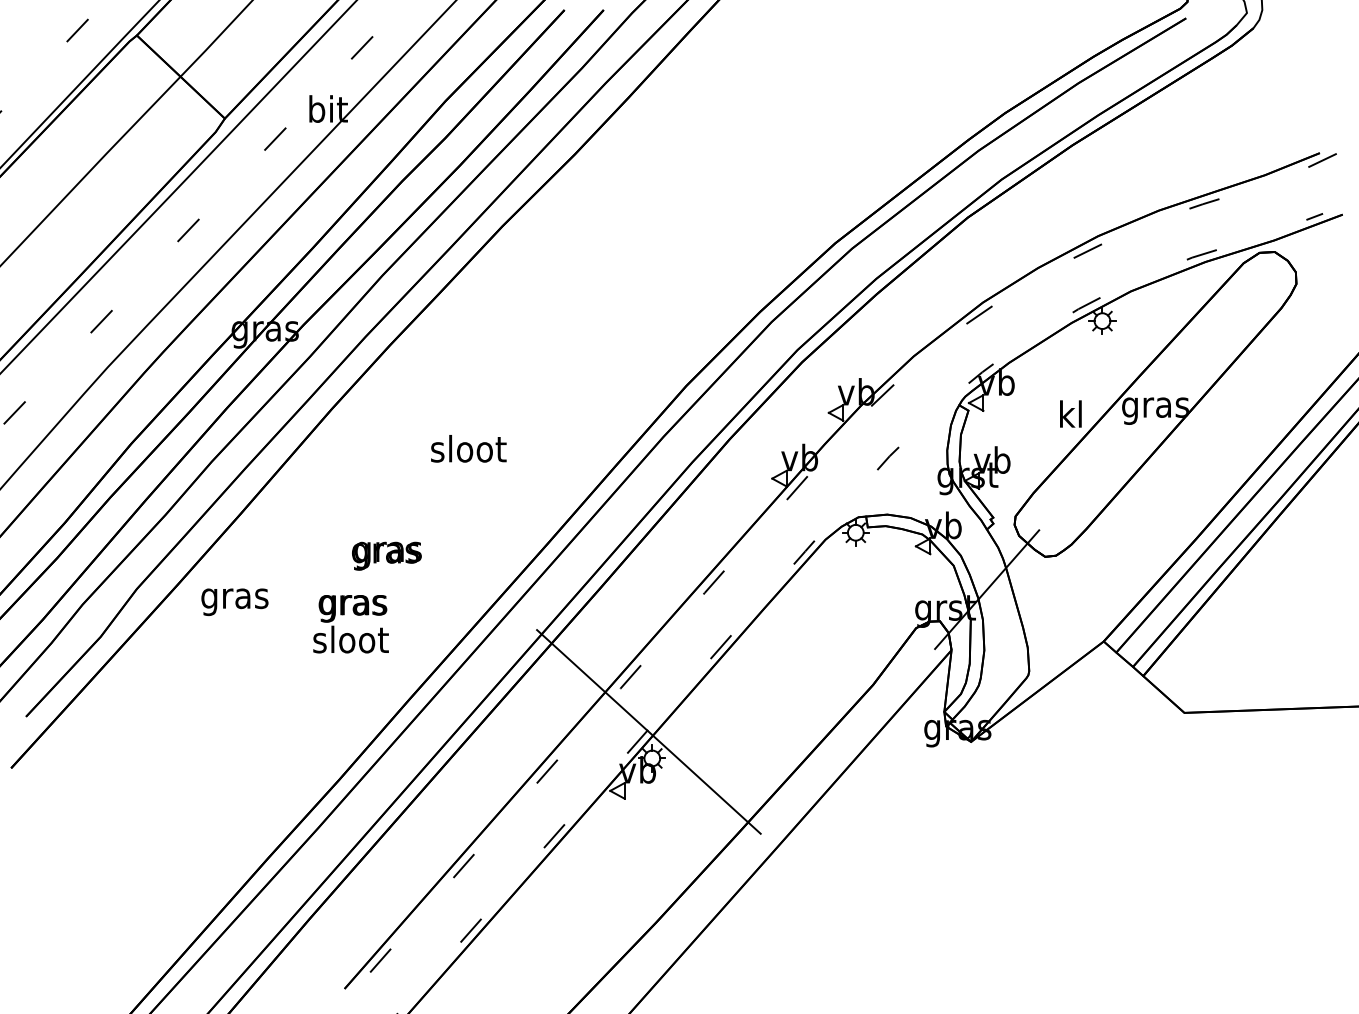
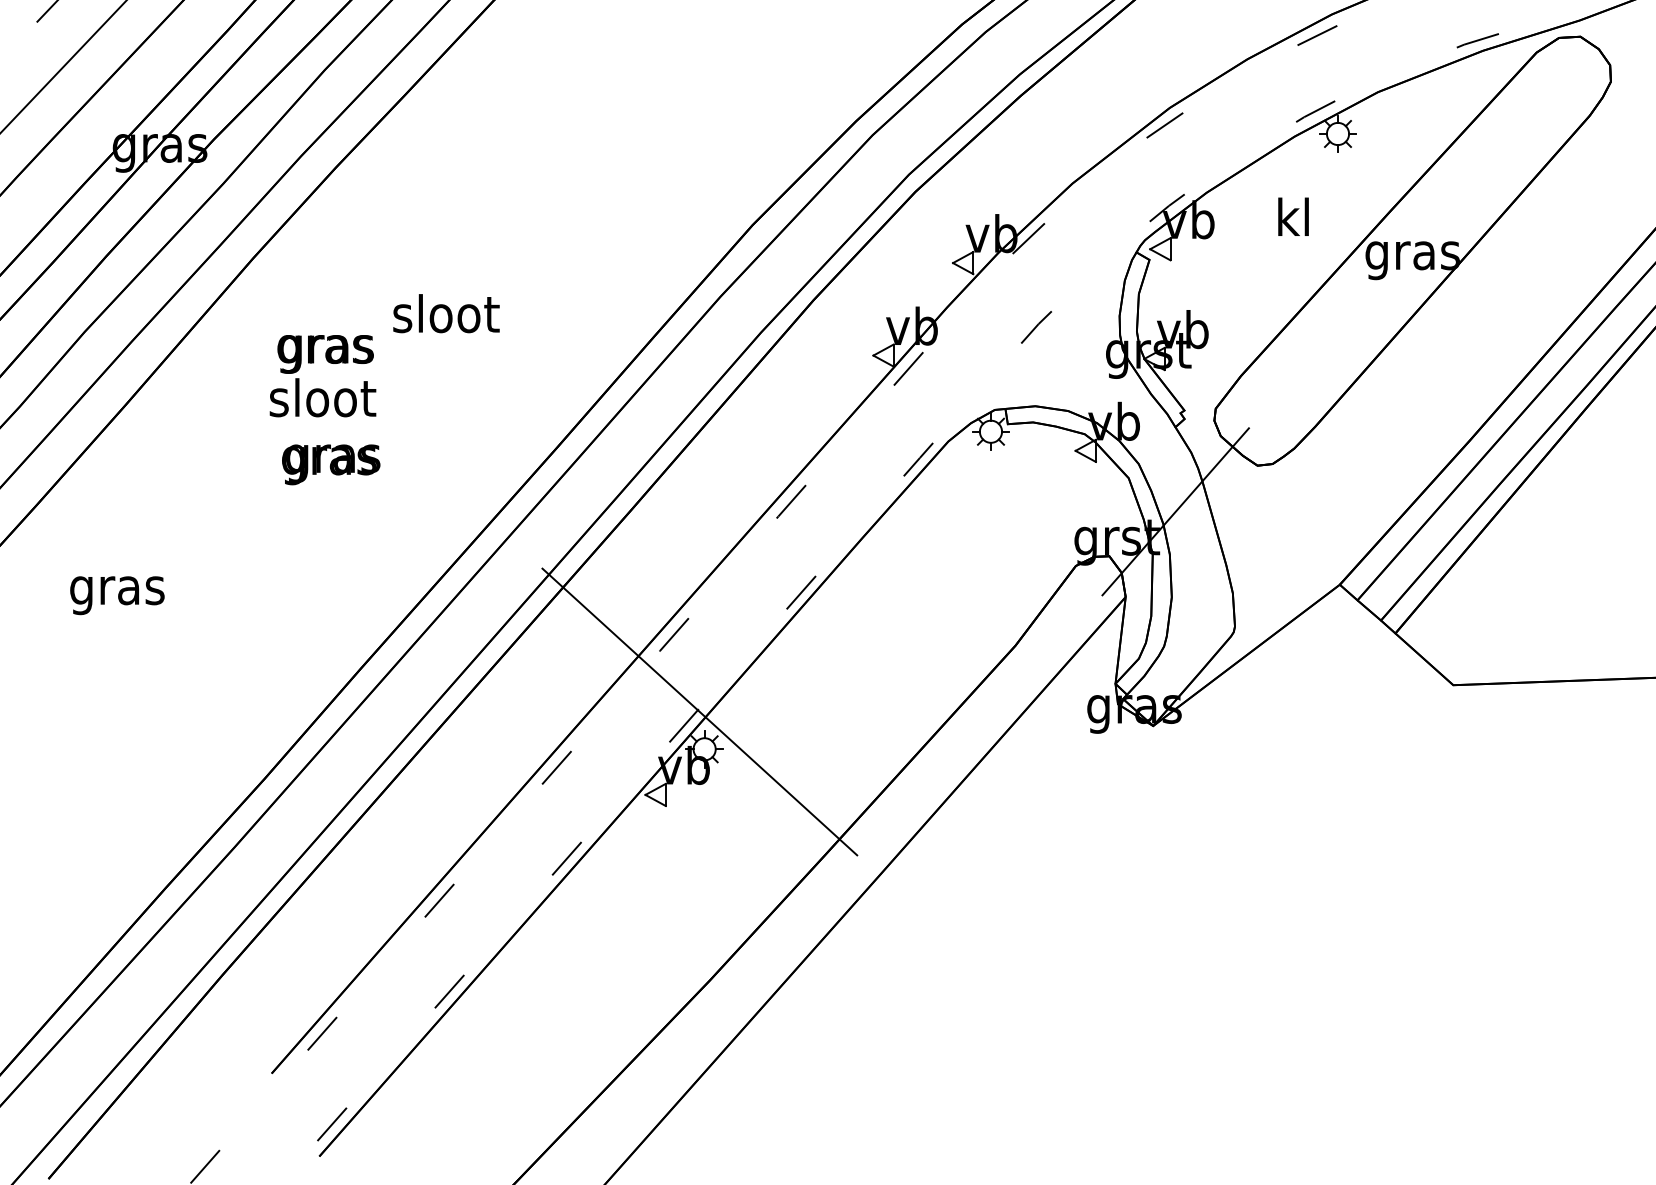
text: (1070, 413) -> (1293, 216), moved
text: (234, 601) -> (116, 594), moved
text: (350, 624) -> (322, 376), moved

